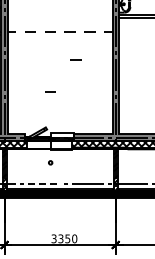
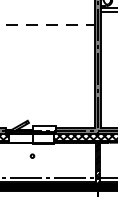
line: (75, 59) -> (57, 52), removed
line: (50, 91) -> (32, 84), removed
line: (44, 184) -> (26, 177), dashed -> solid

